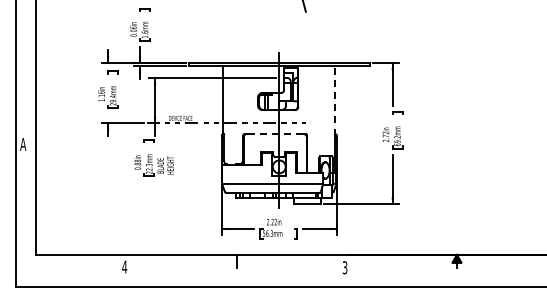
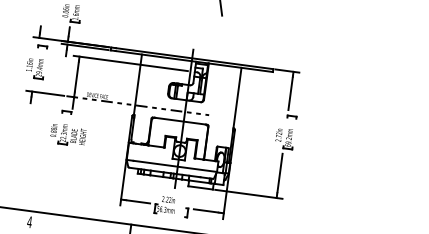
line: (334, 100) -> (237, 98), dashed -> solid
line: (276, 133) -> (181, 120), dashed -> solid

